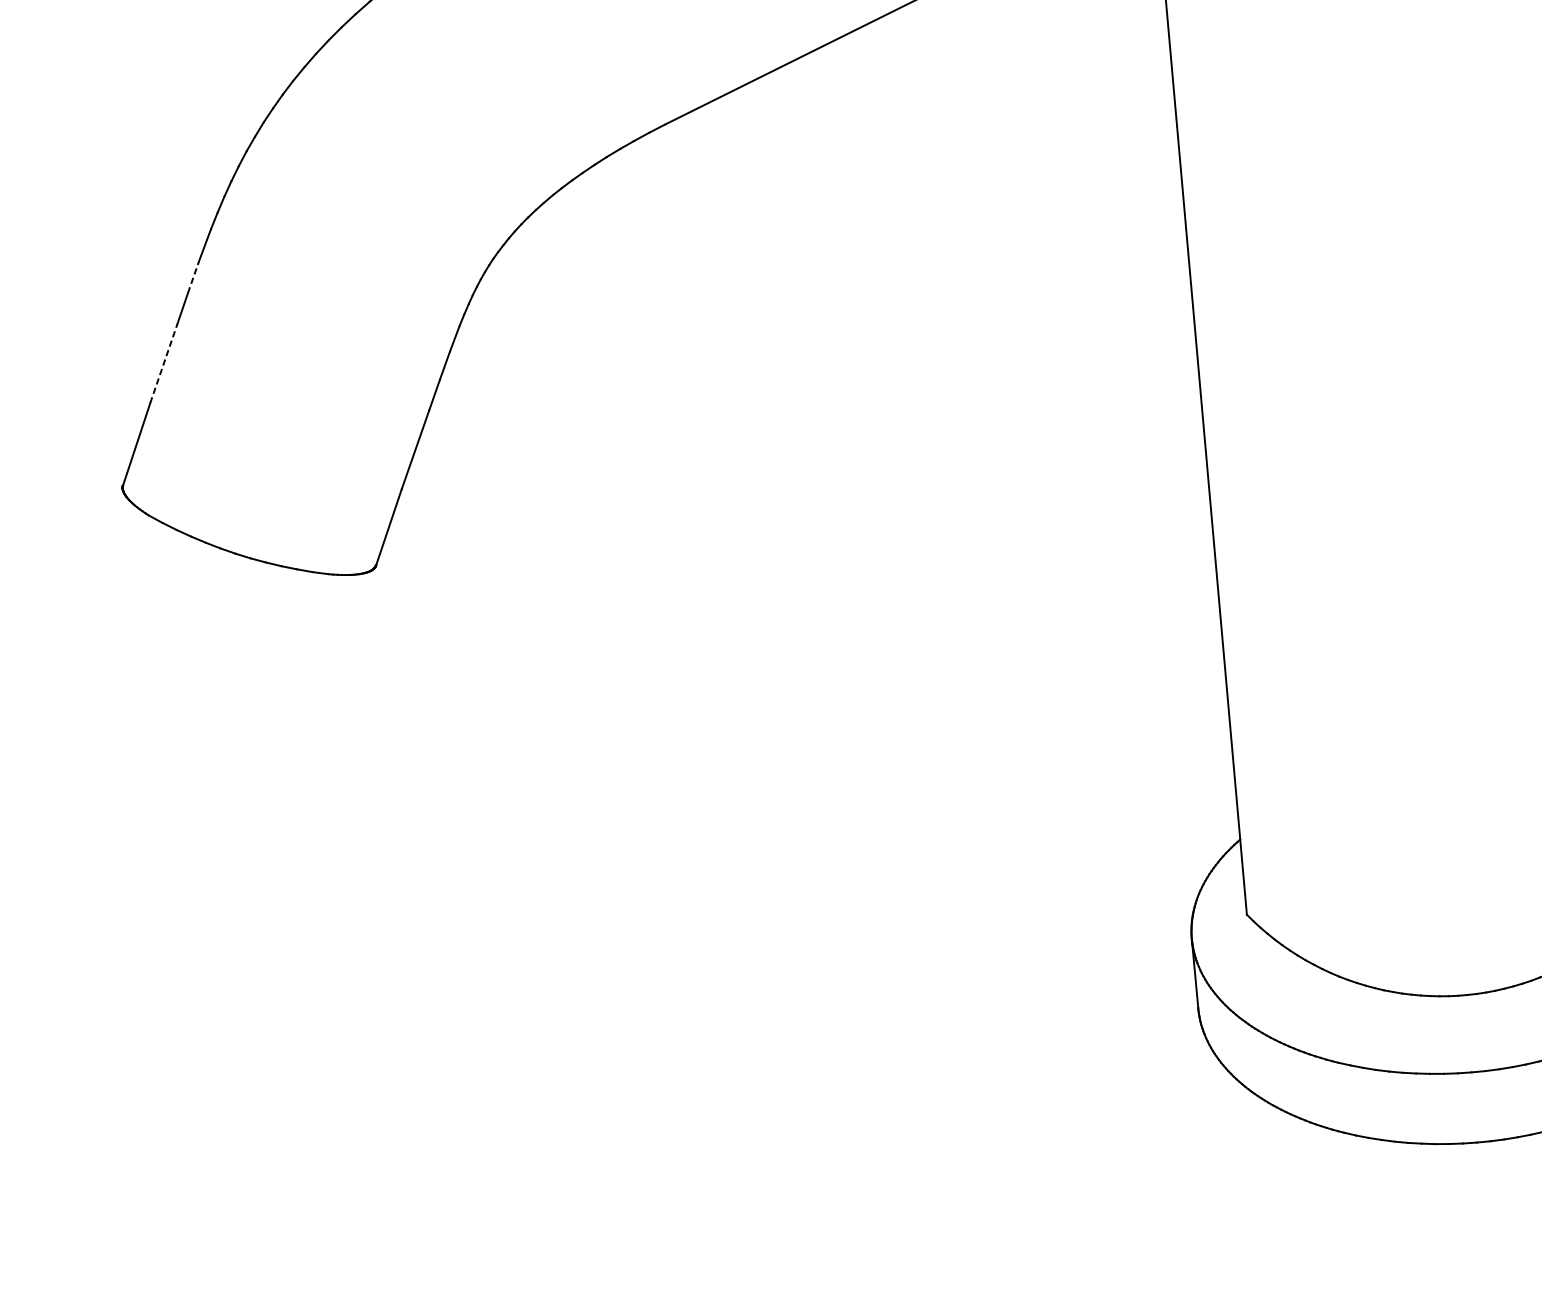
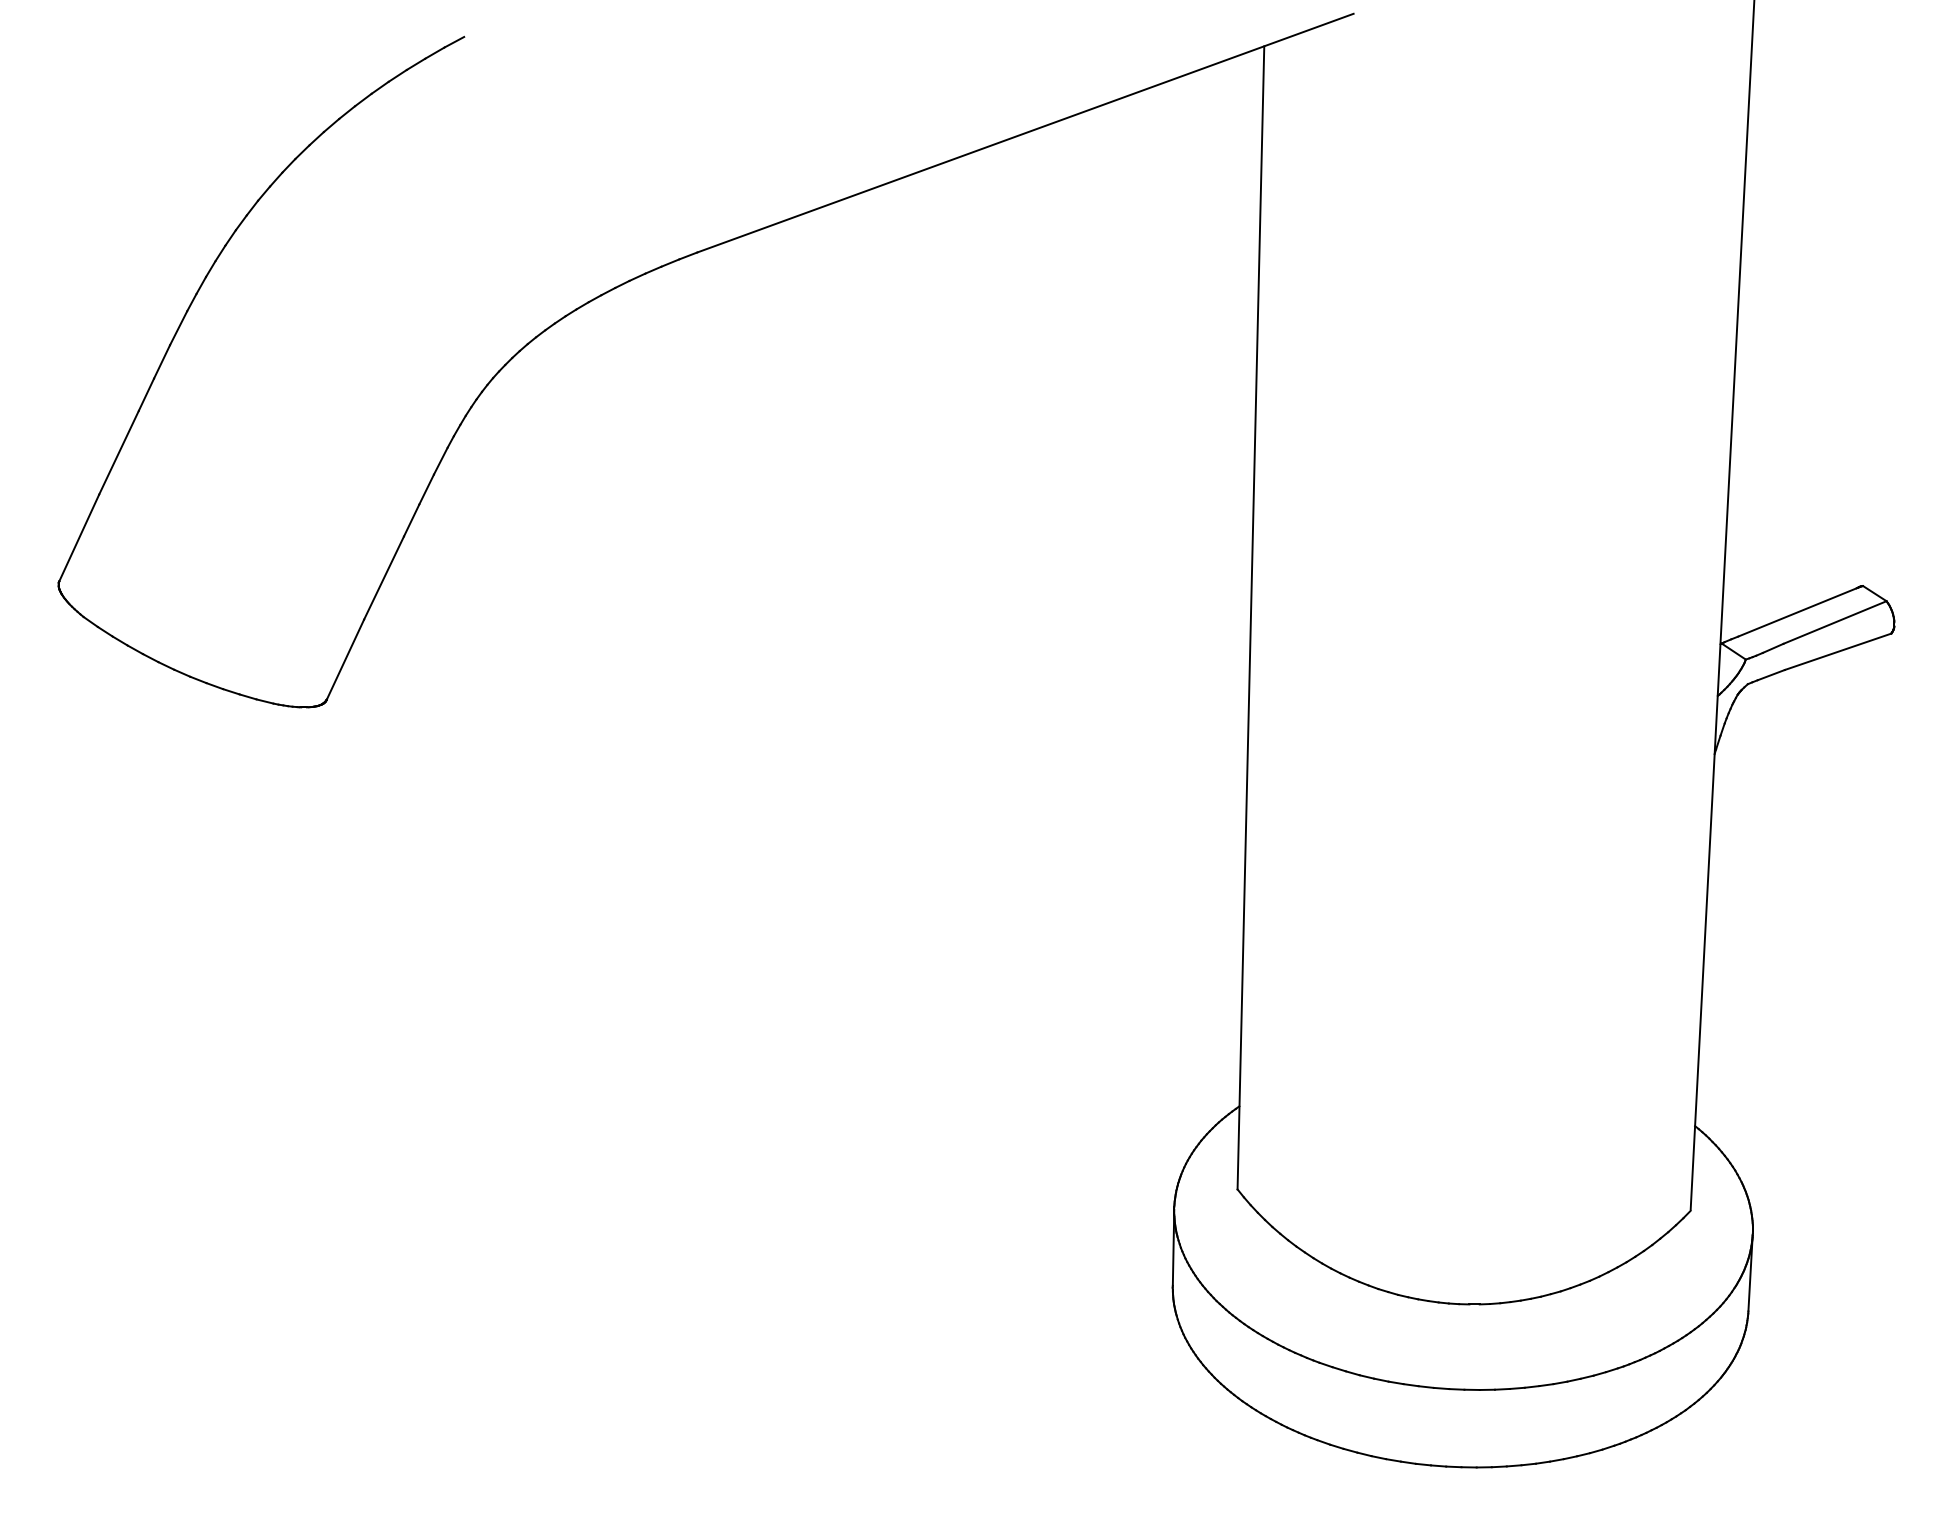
line: (193, 276) -> (162, 361), dashed -> solid
line: (164, 363) -> (119, 452), dashed -> solid

